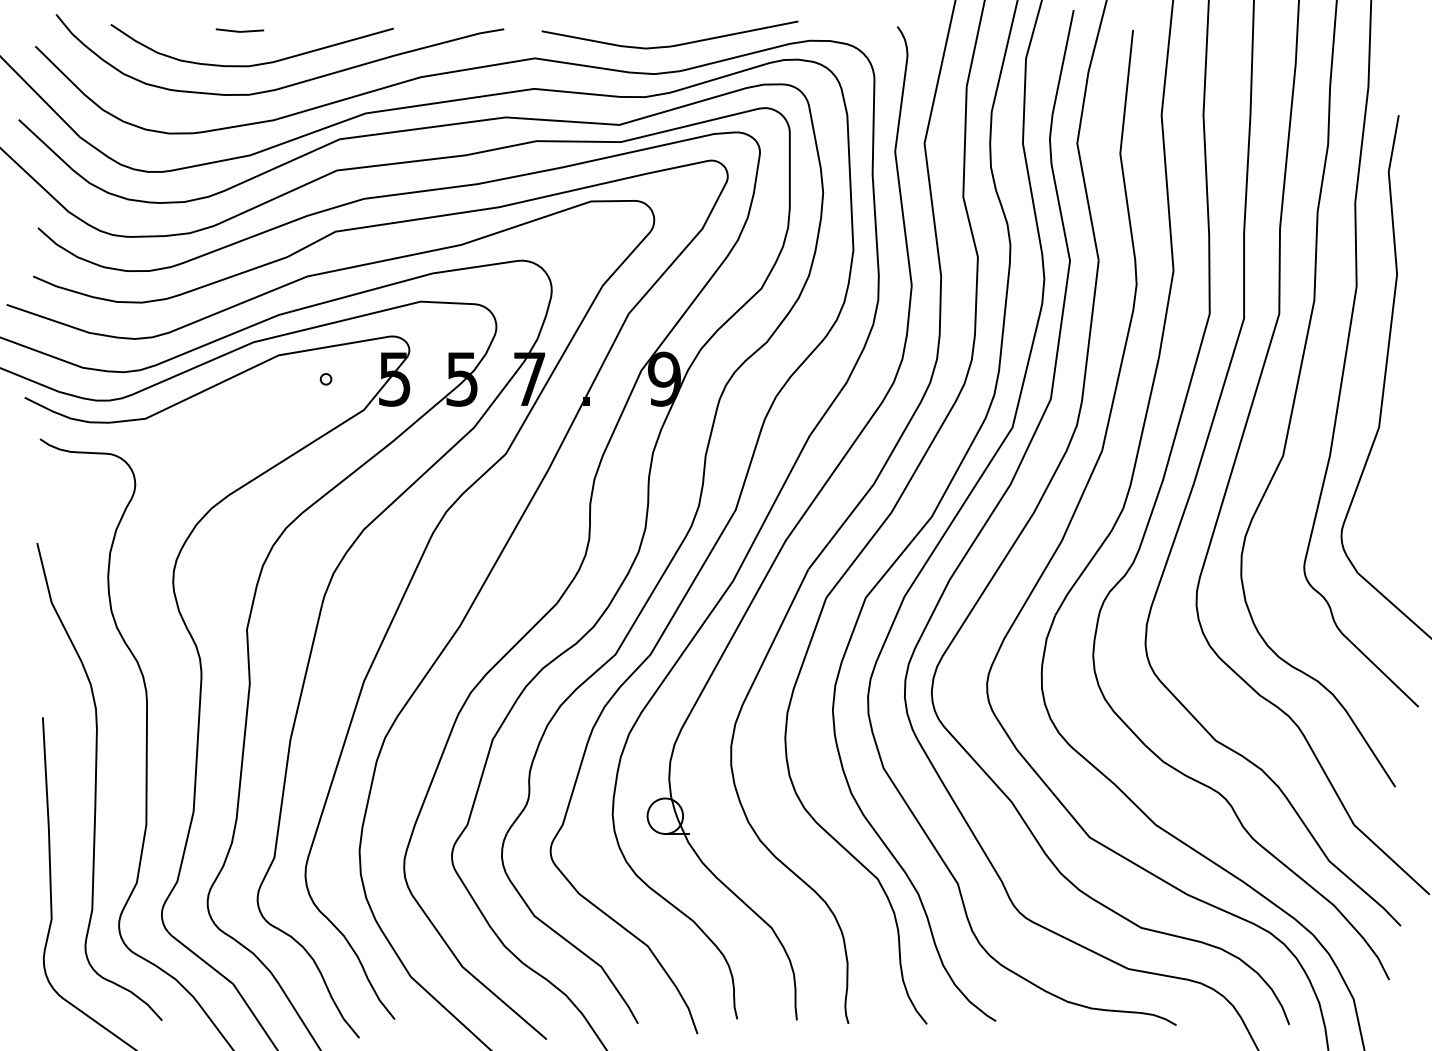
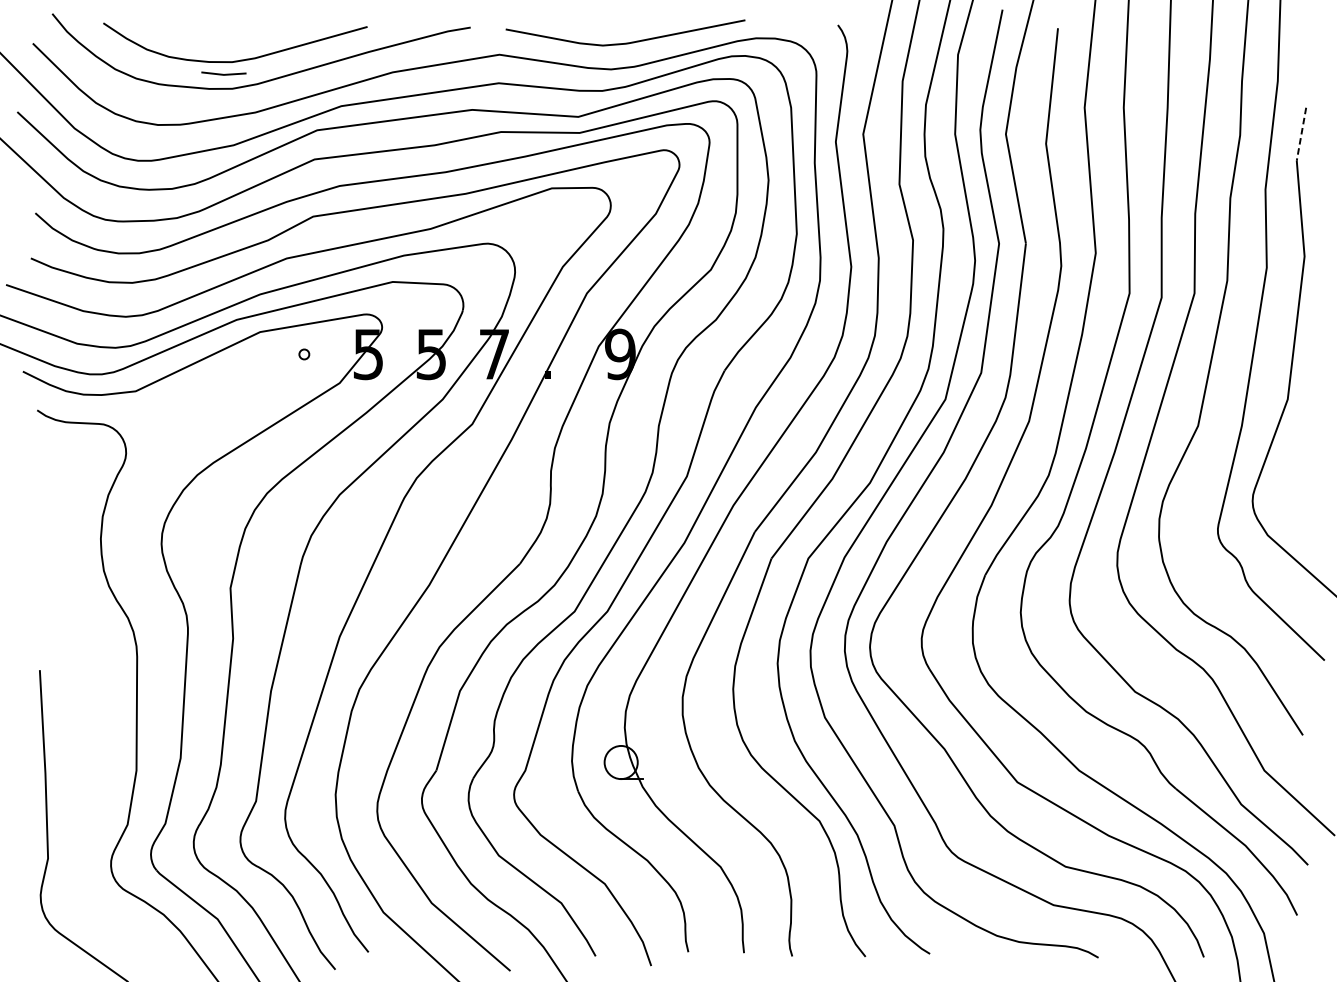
line: (238, 30) -> (222, 73), moved
line: (1393, 143) -> (1301, 134), solid -> dashed
curve: (96, 781) -> (89, 730), removed

